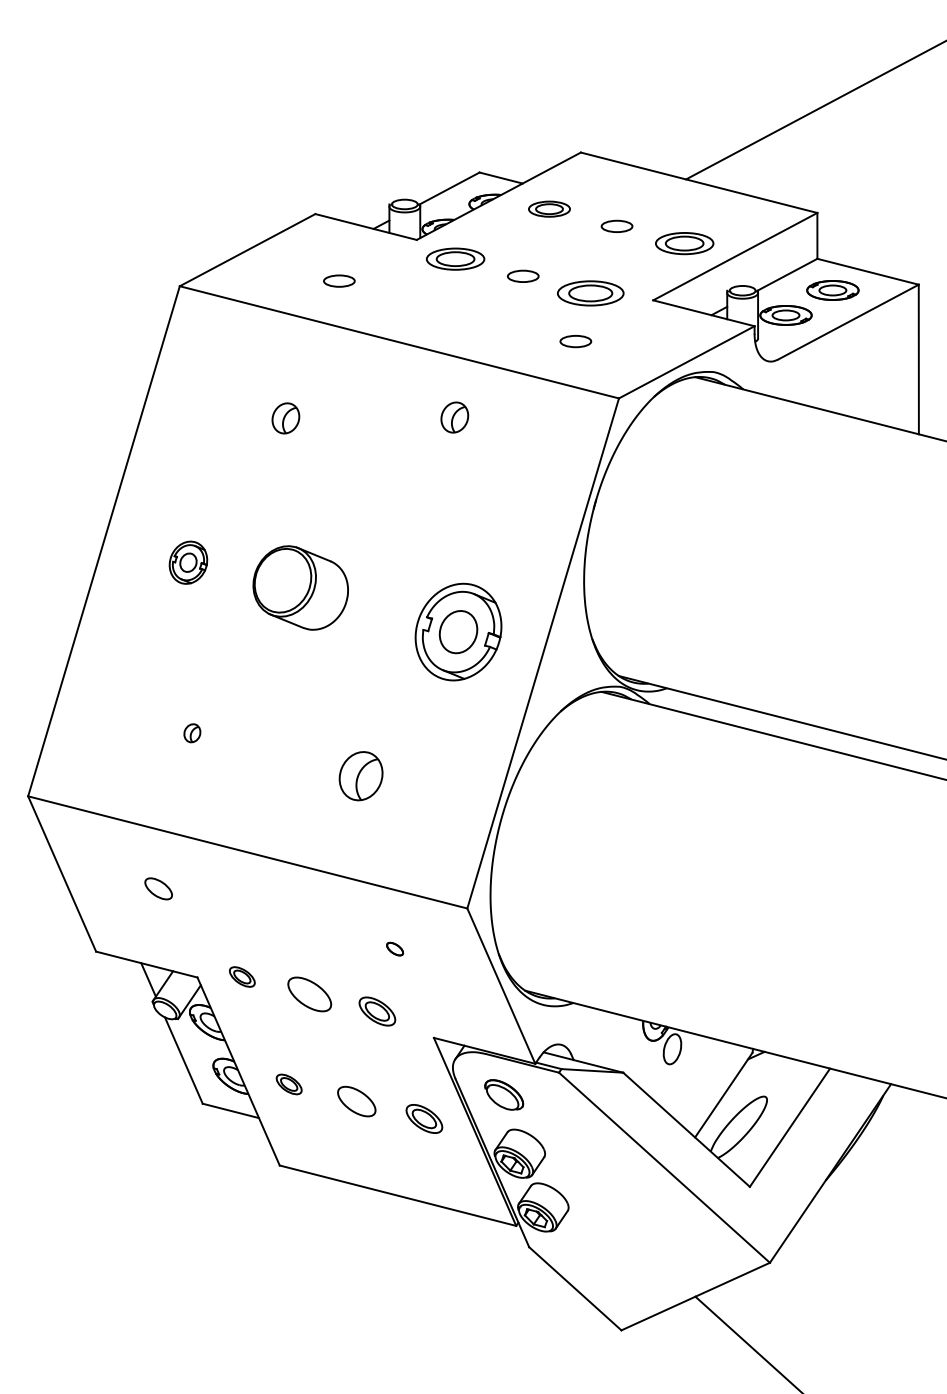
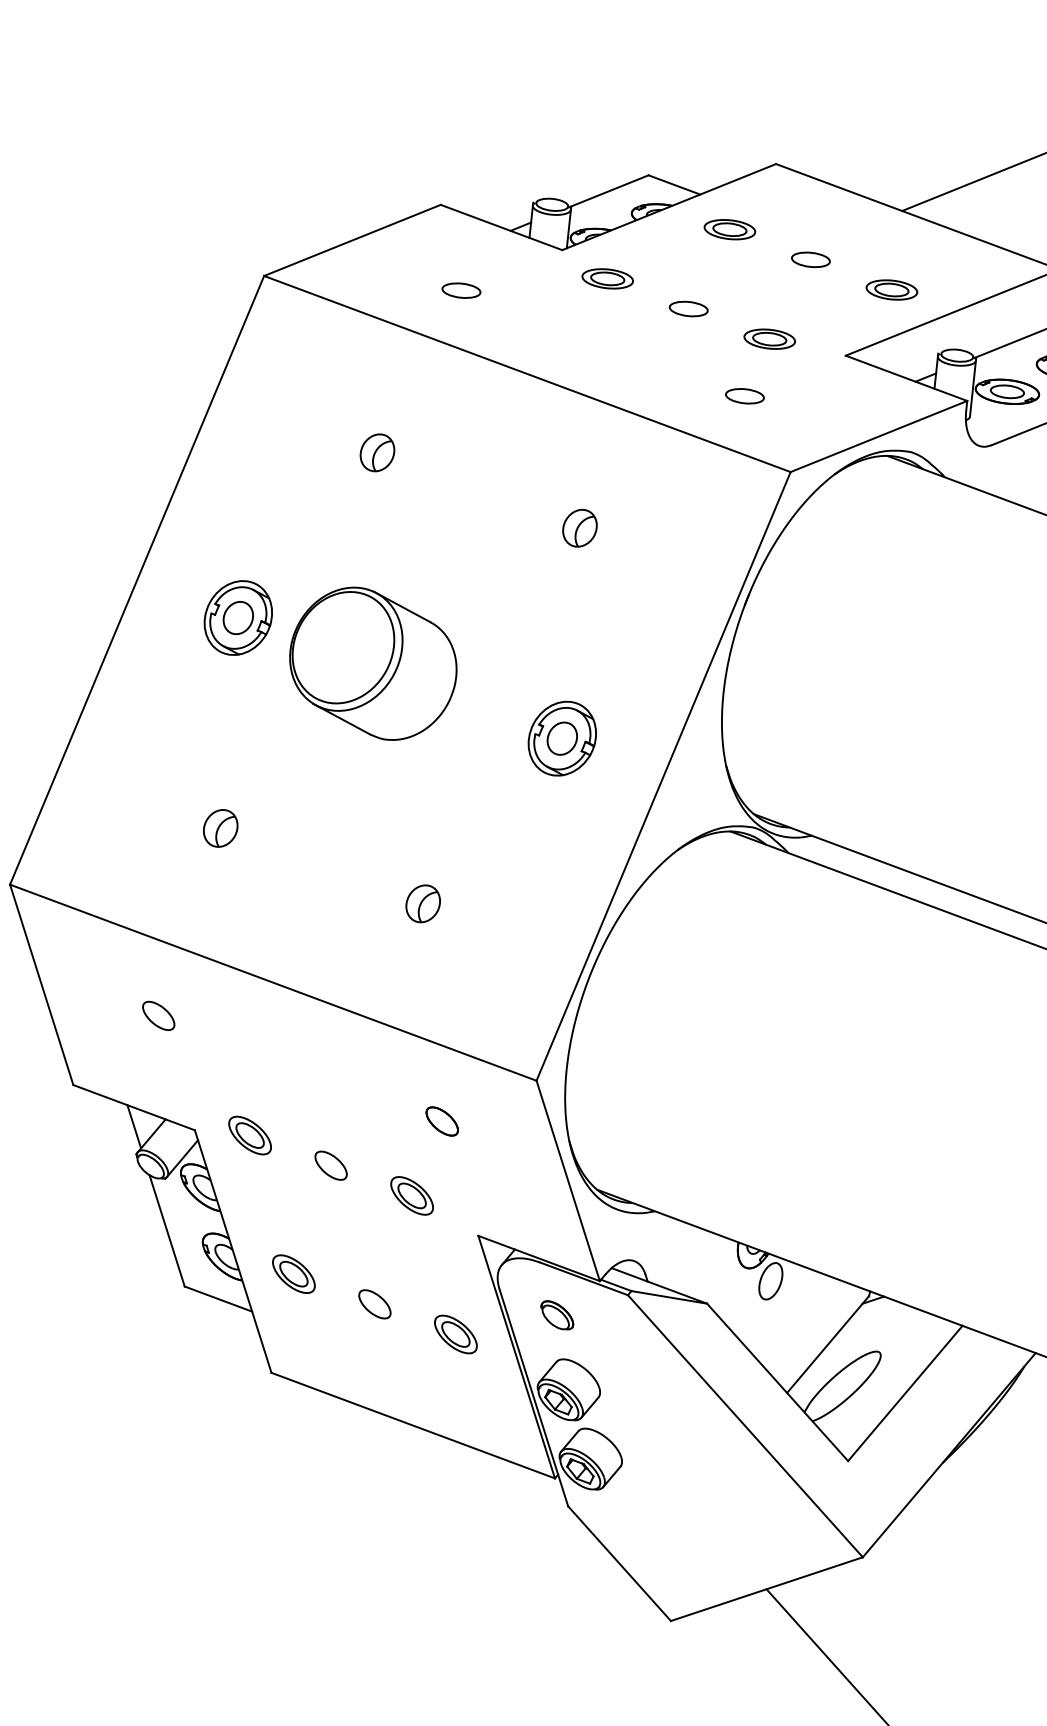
part: (684, 243) -> (891, 289), size x0.71
part: (455, 258) -> (607, 278), size x0.71
part: (590, 293) -> (769, 339), size x0.62
part: (454, 417) -> (579, 528), moved
part: (188, 562) -> (238, 617), size x1.43
part: (300, 587) -> (373, 663), size x1.43
part: (458, 631) -> (562, 738), size x0.62
part: (192, 733) -> (220, 828), size x1.67
part: (361, 776) -> (423, 904), size x0.62
part: (394, 948) -> (441, 1120), size x1.67
part: (242, 976) -> (250, 1134), size x1.43
part: (309, 993) -> (330, 1164), size x0.62
part: (288, 1084) -> (292, 1274), size x1.43
part: (503, 1094) -> (556, 1314), size x0.71
part: (356, 1101) -> (374, 1304), size x0.71

